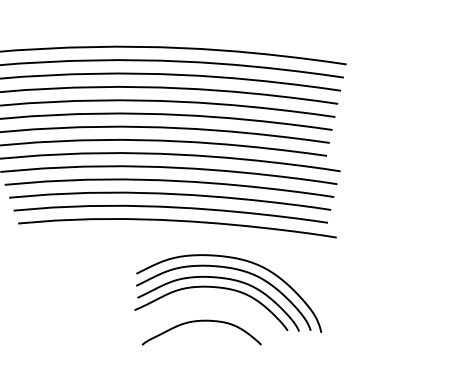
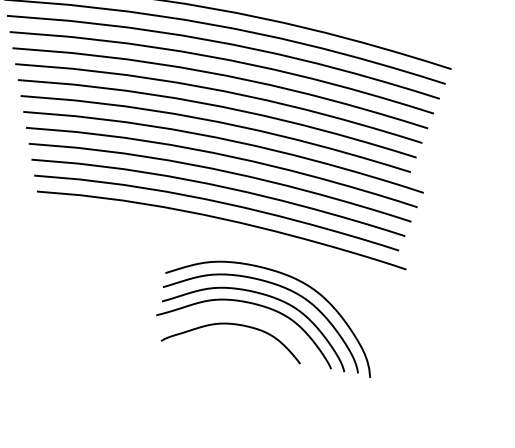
curve: (201, 321) -> (234, 325), moved

